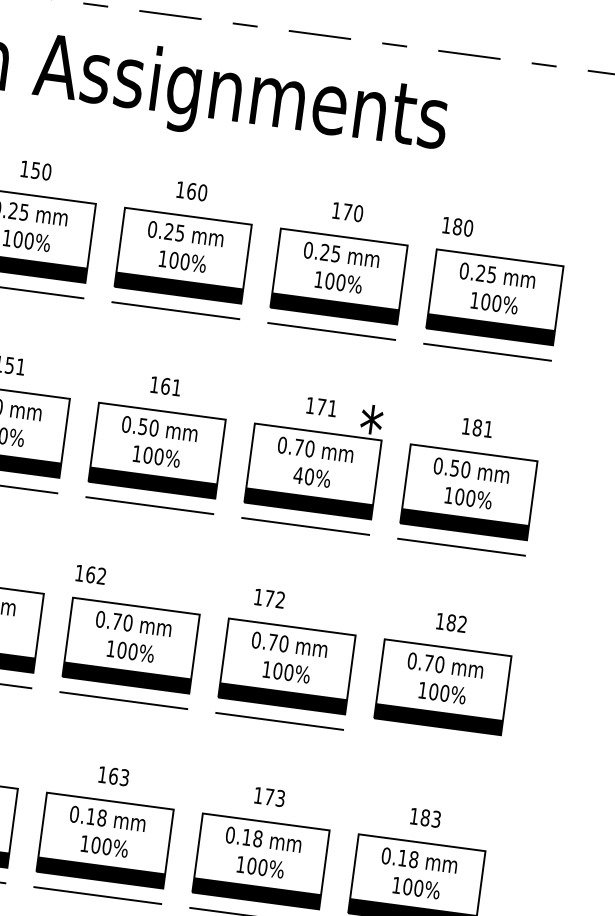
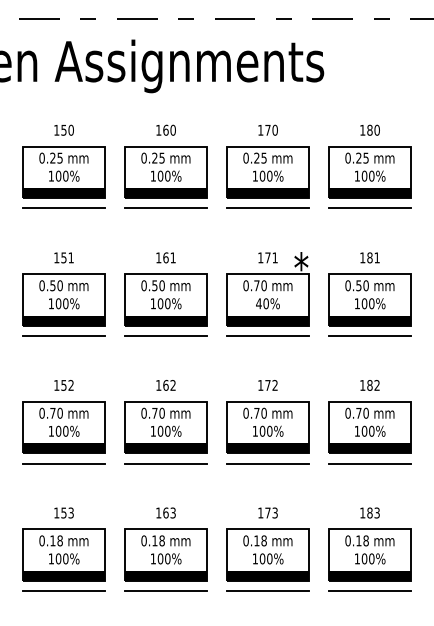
text: (457, 225) -> (369, 129), moved
text: (90, 574) -> (165, 385), moved
text: (268, 598) -> (267, 385), moved
line: (434, 742) -> (369, 463), added

